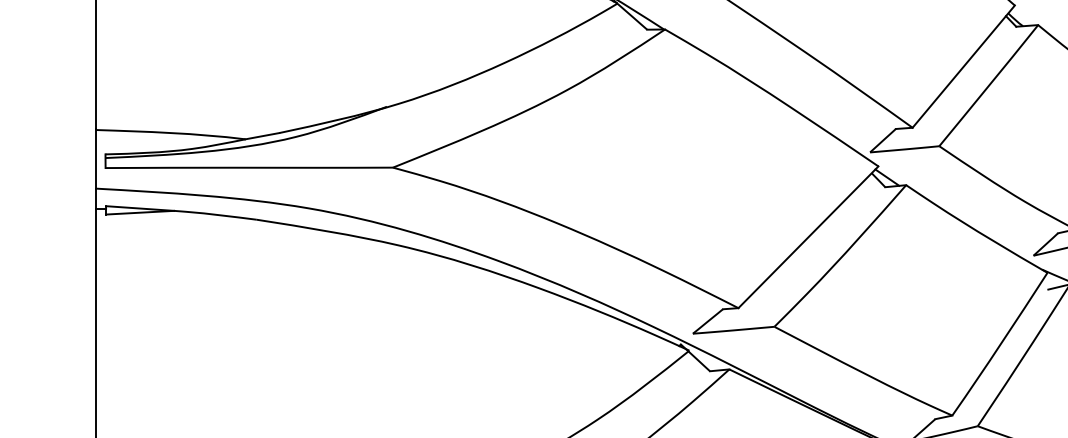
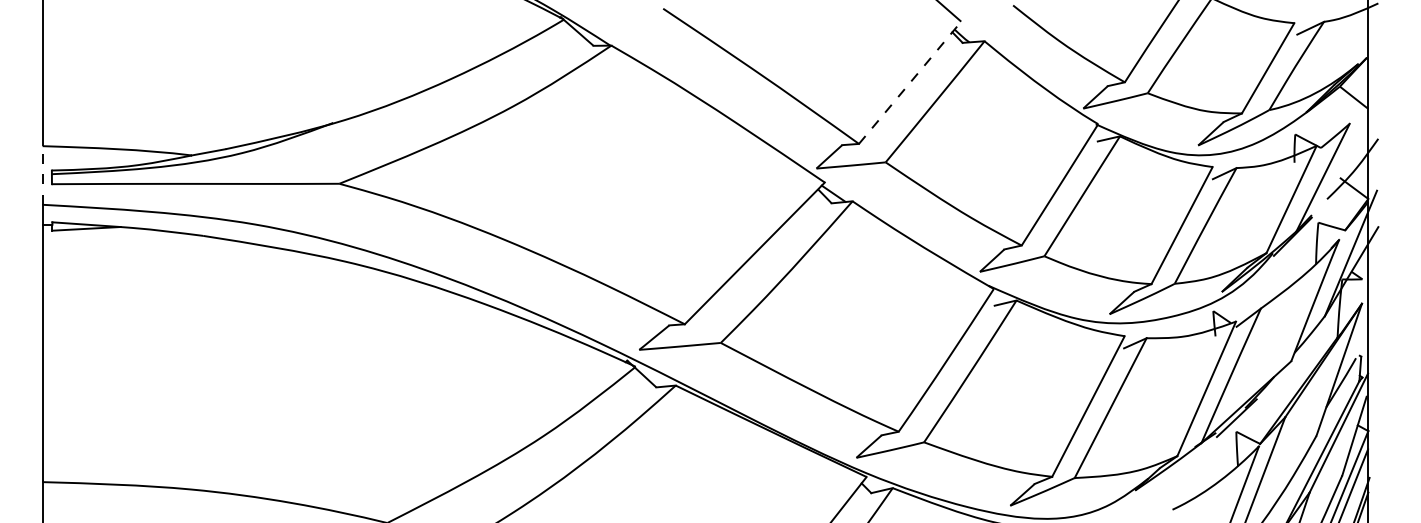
line: (964, 66) -> (910, 82), solid -> dashed
line: (96, 158) -> (42, 174), solid -> dashed

